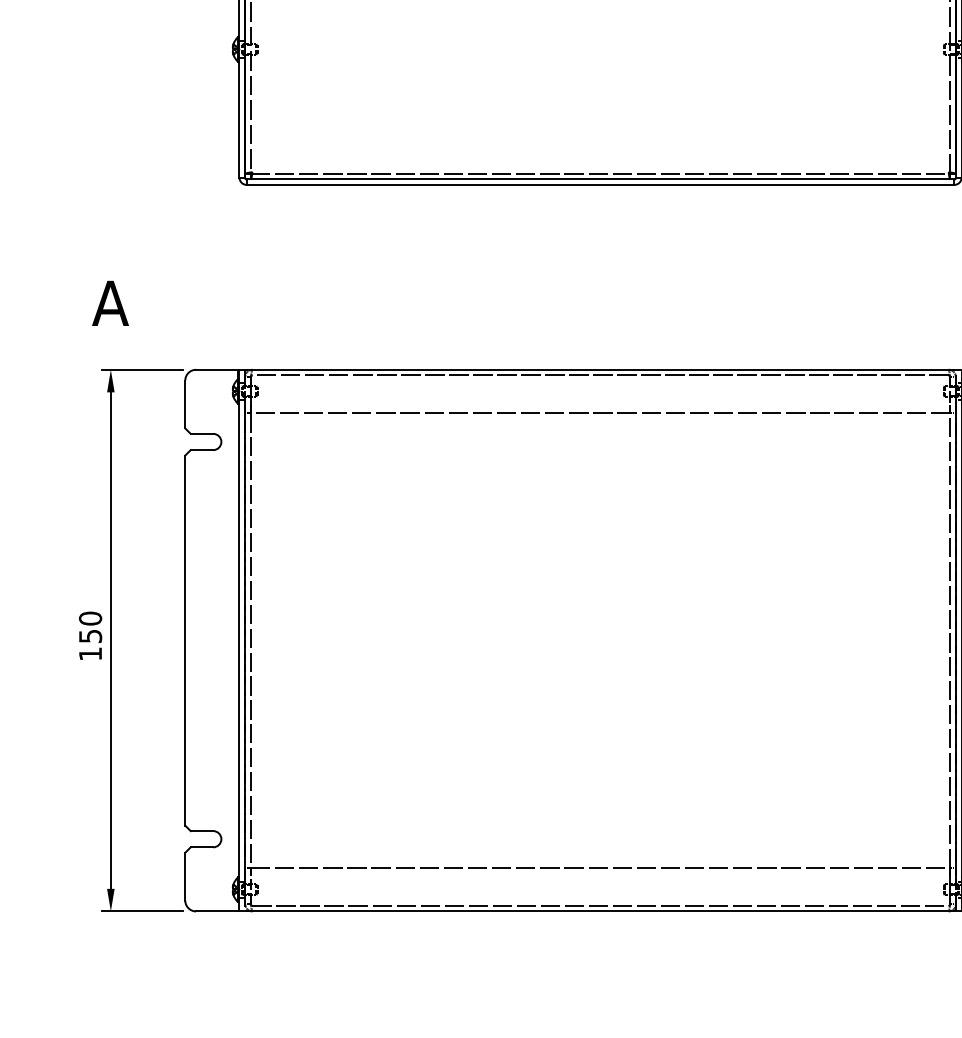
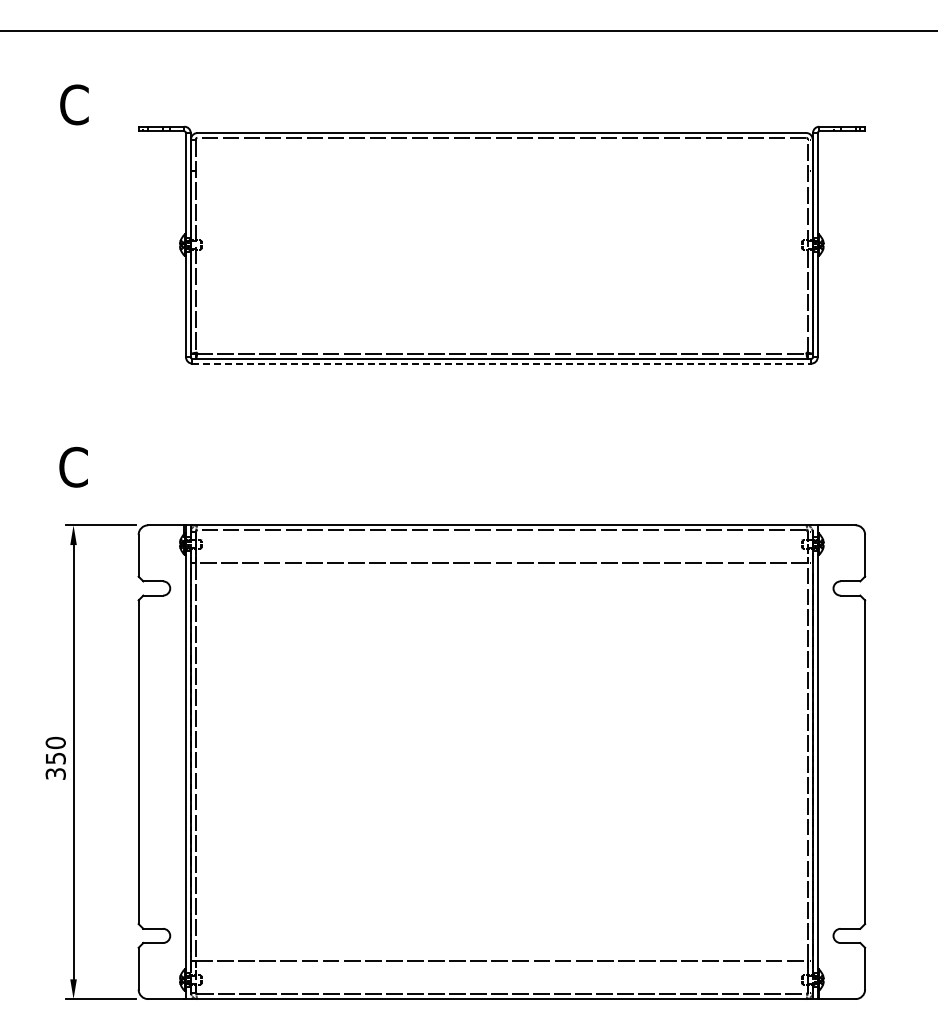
line: (600, 184) -> (501, 363), solid -> dashed
text: (110, 302) -> (73, 466), A -> C
text: (90, 653) -> (55, 773), 150 -> 350

